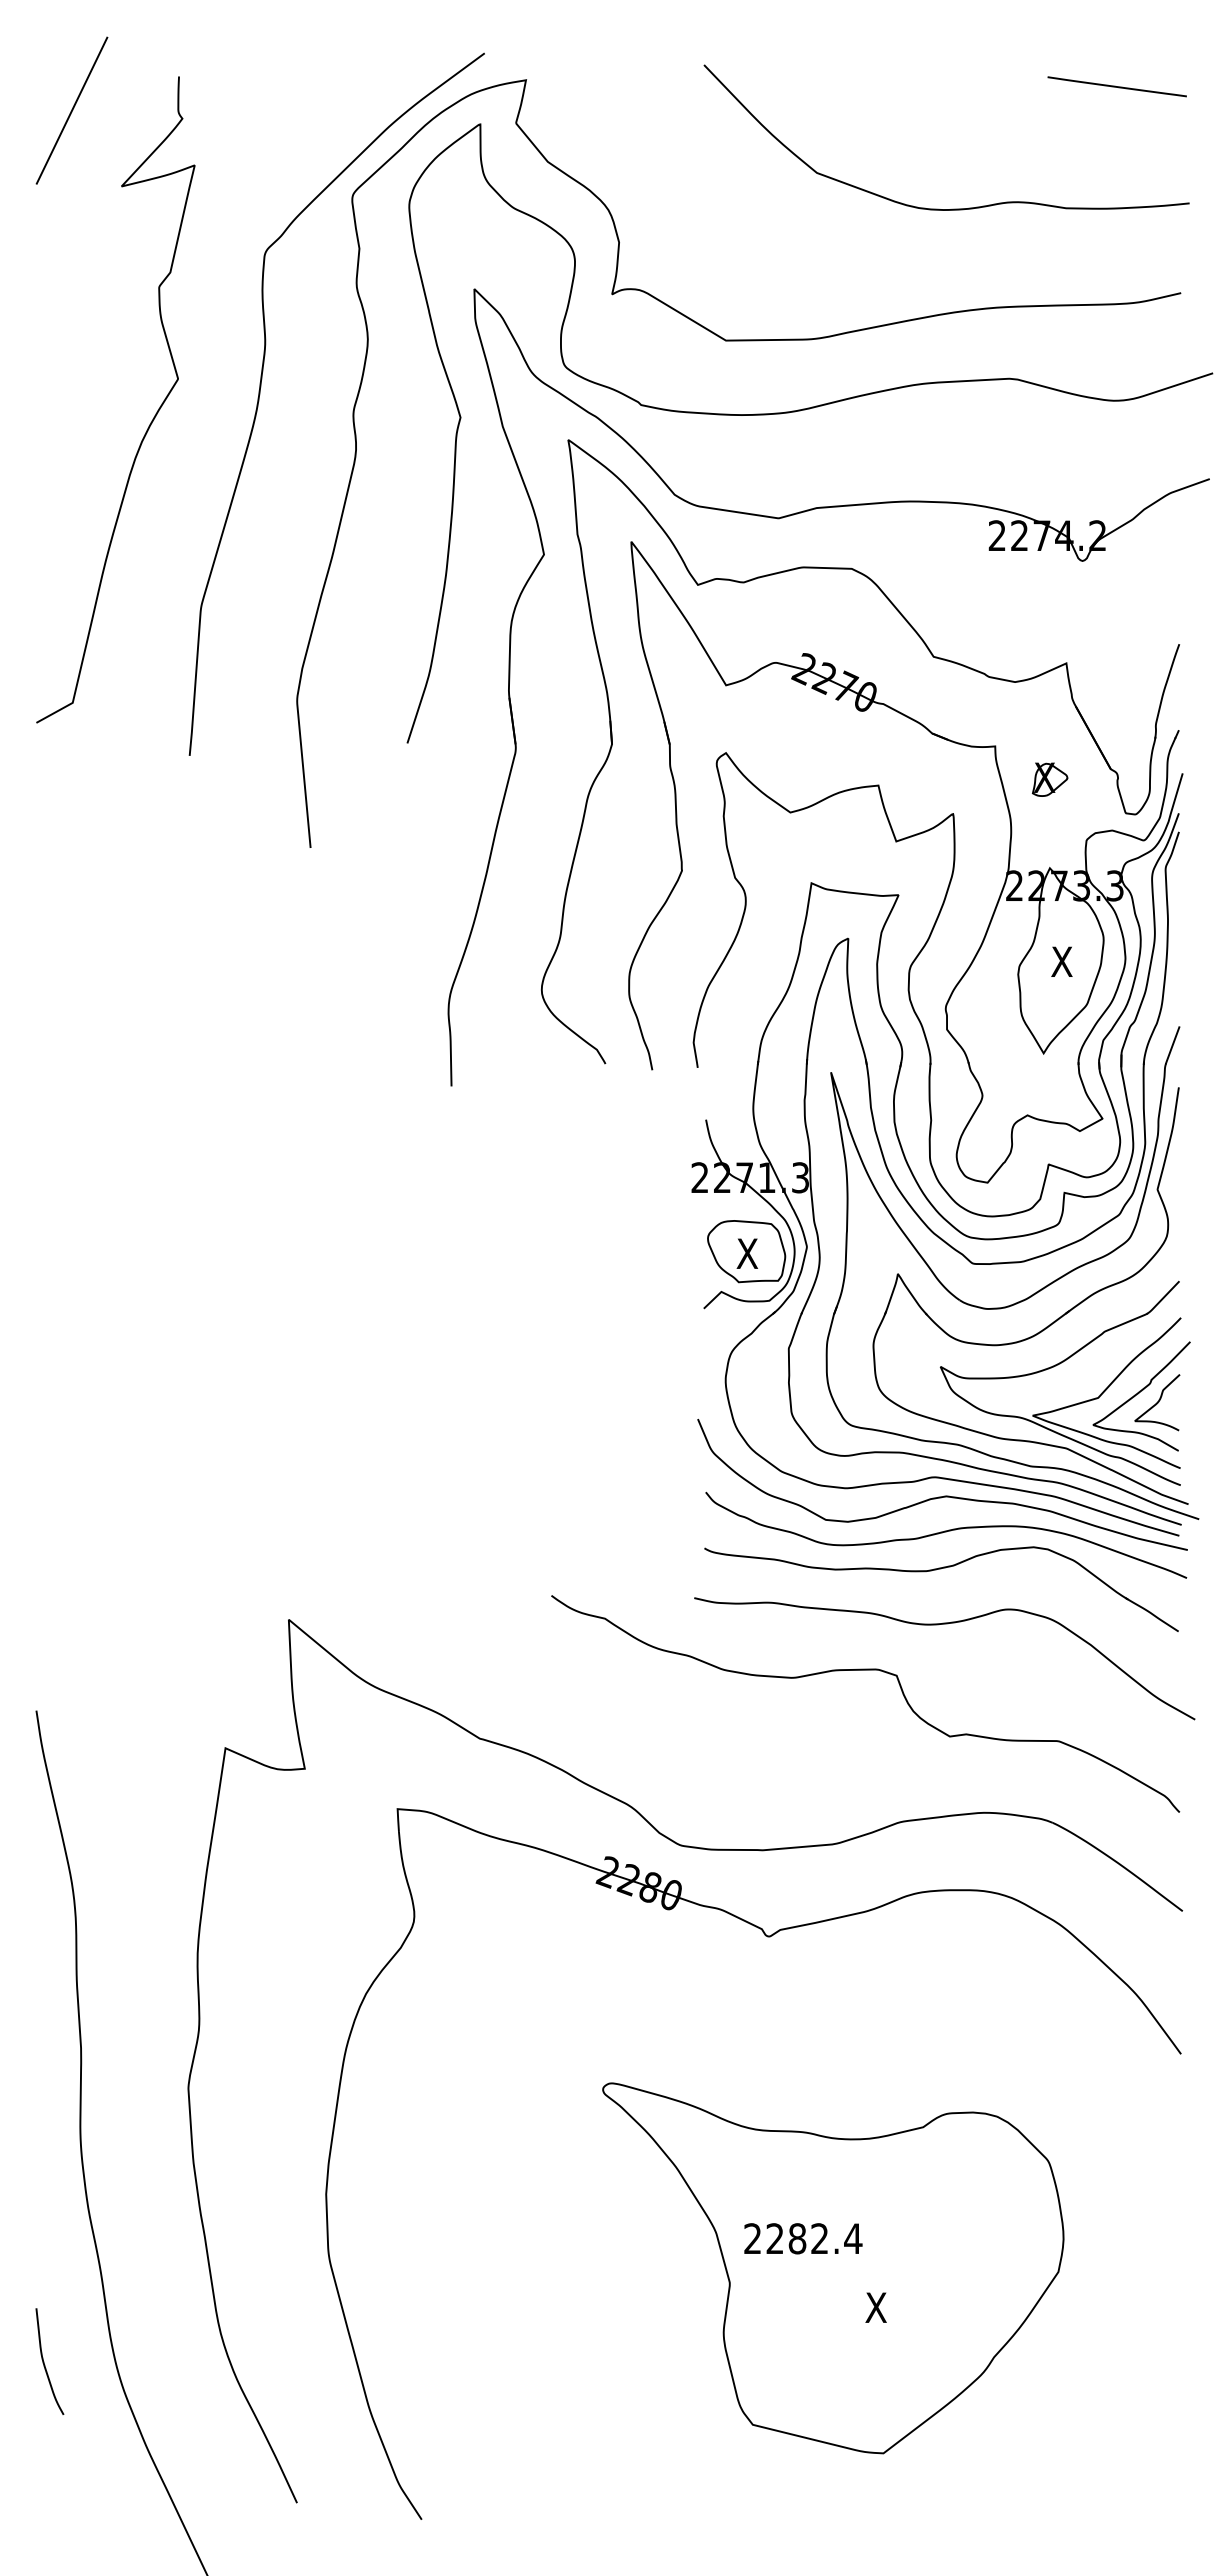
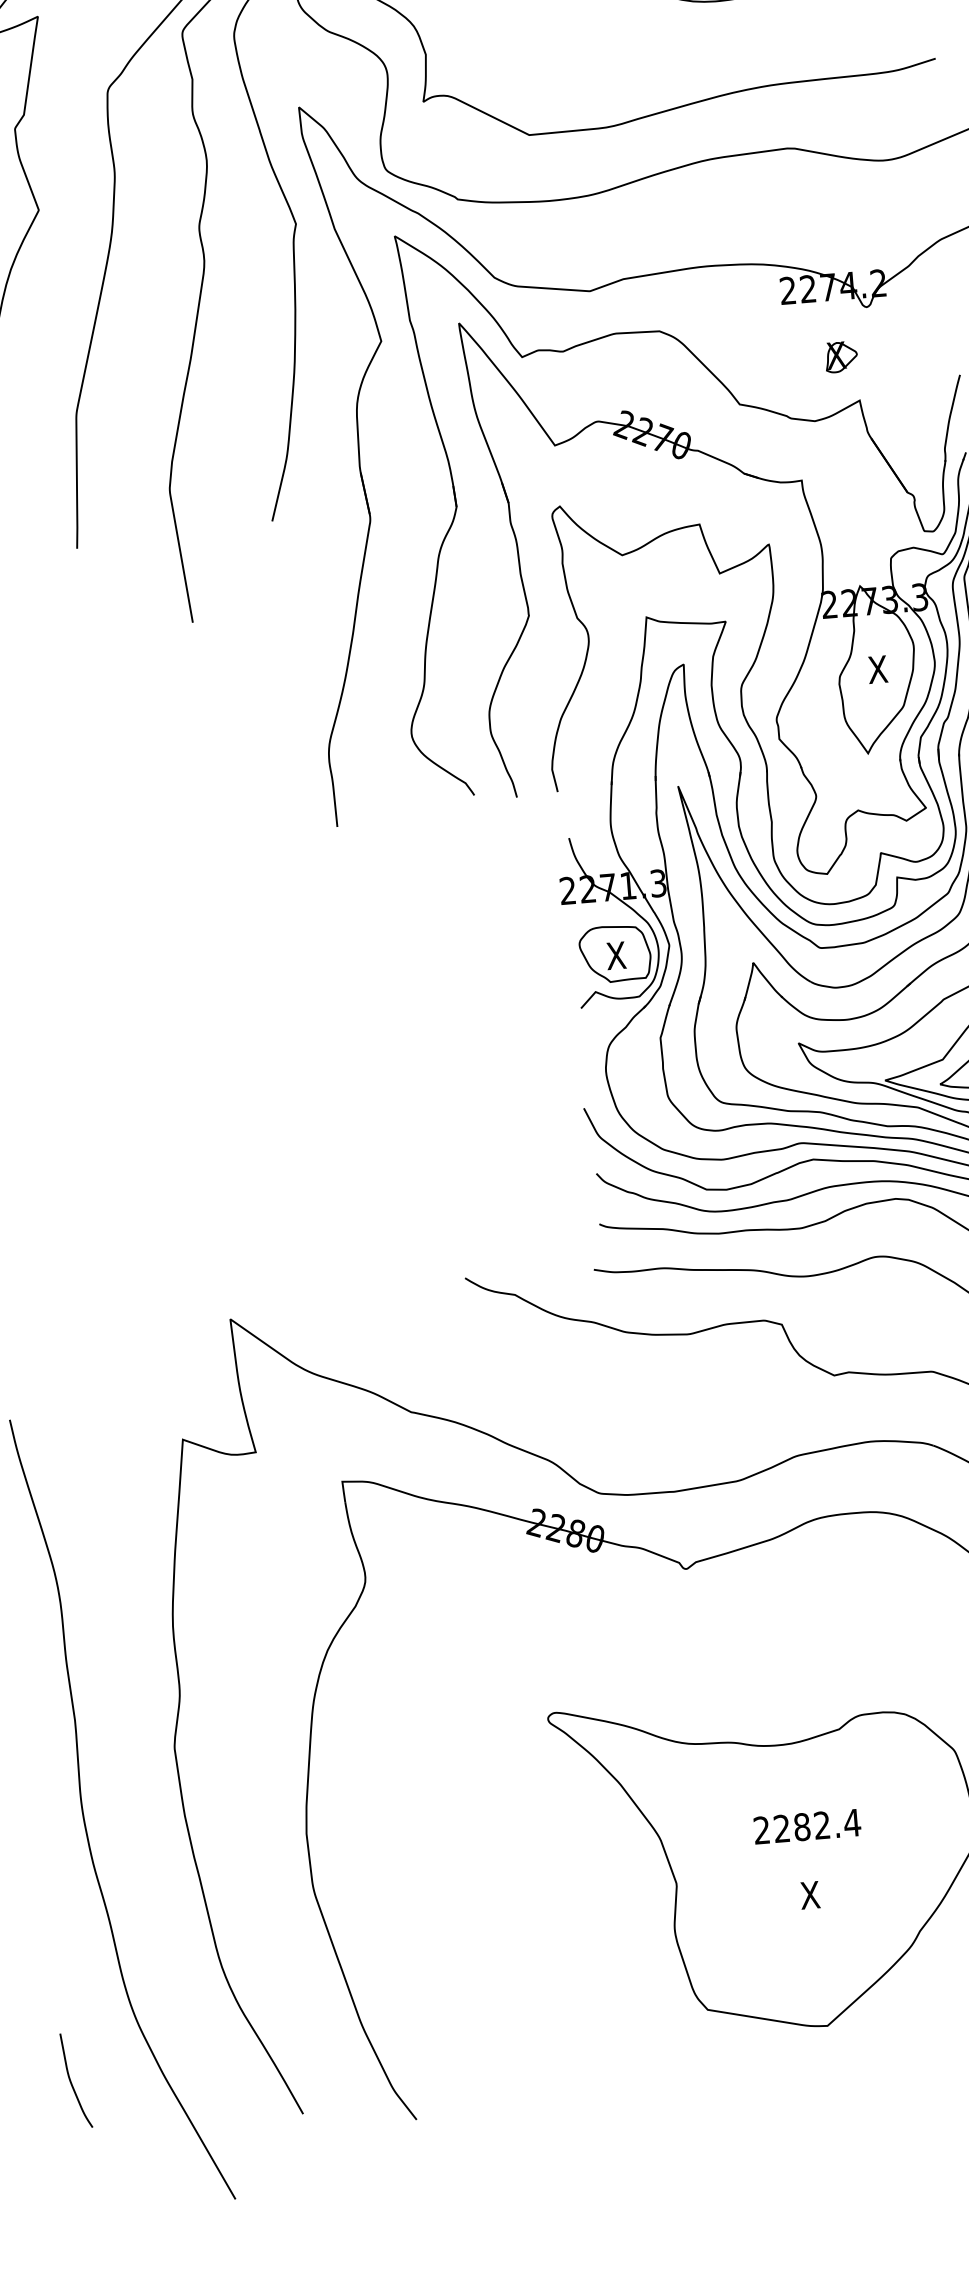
part: (1050, 779) -> (841, 356), moved
text: (803, 2238) -> (807, 1826), moved
curve: (44, 2361) -> (71, 2080), moved

